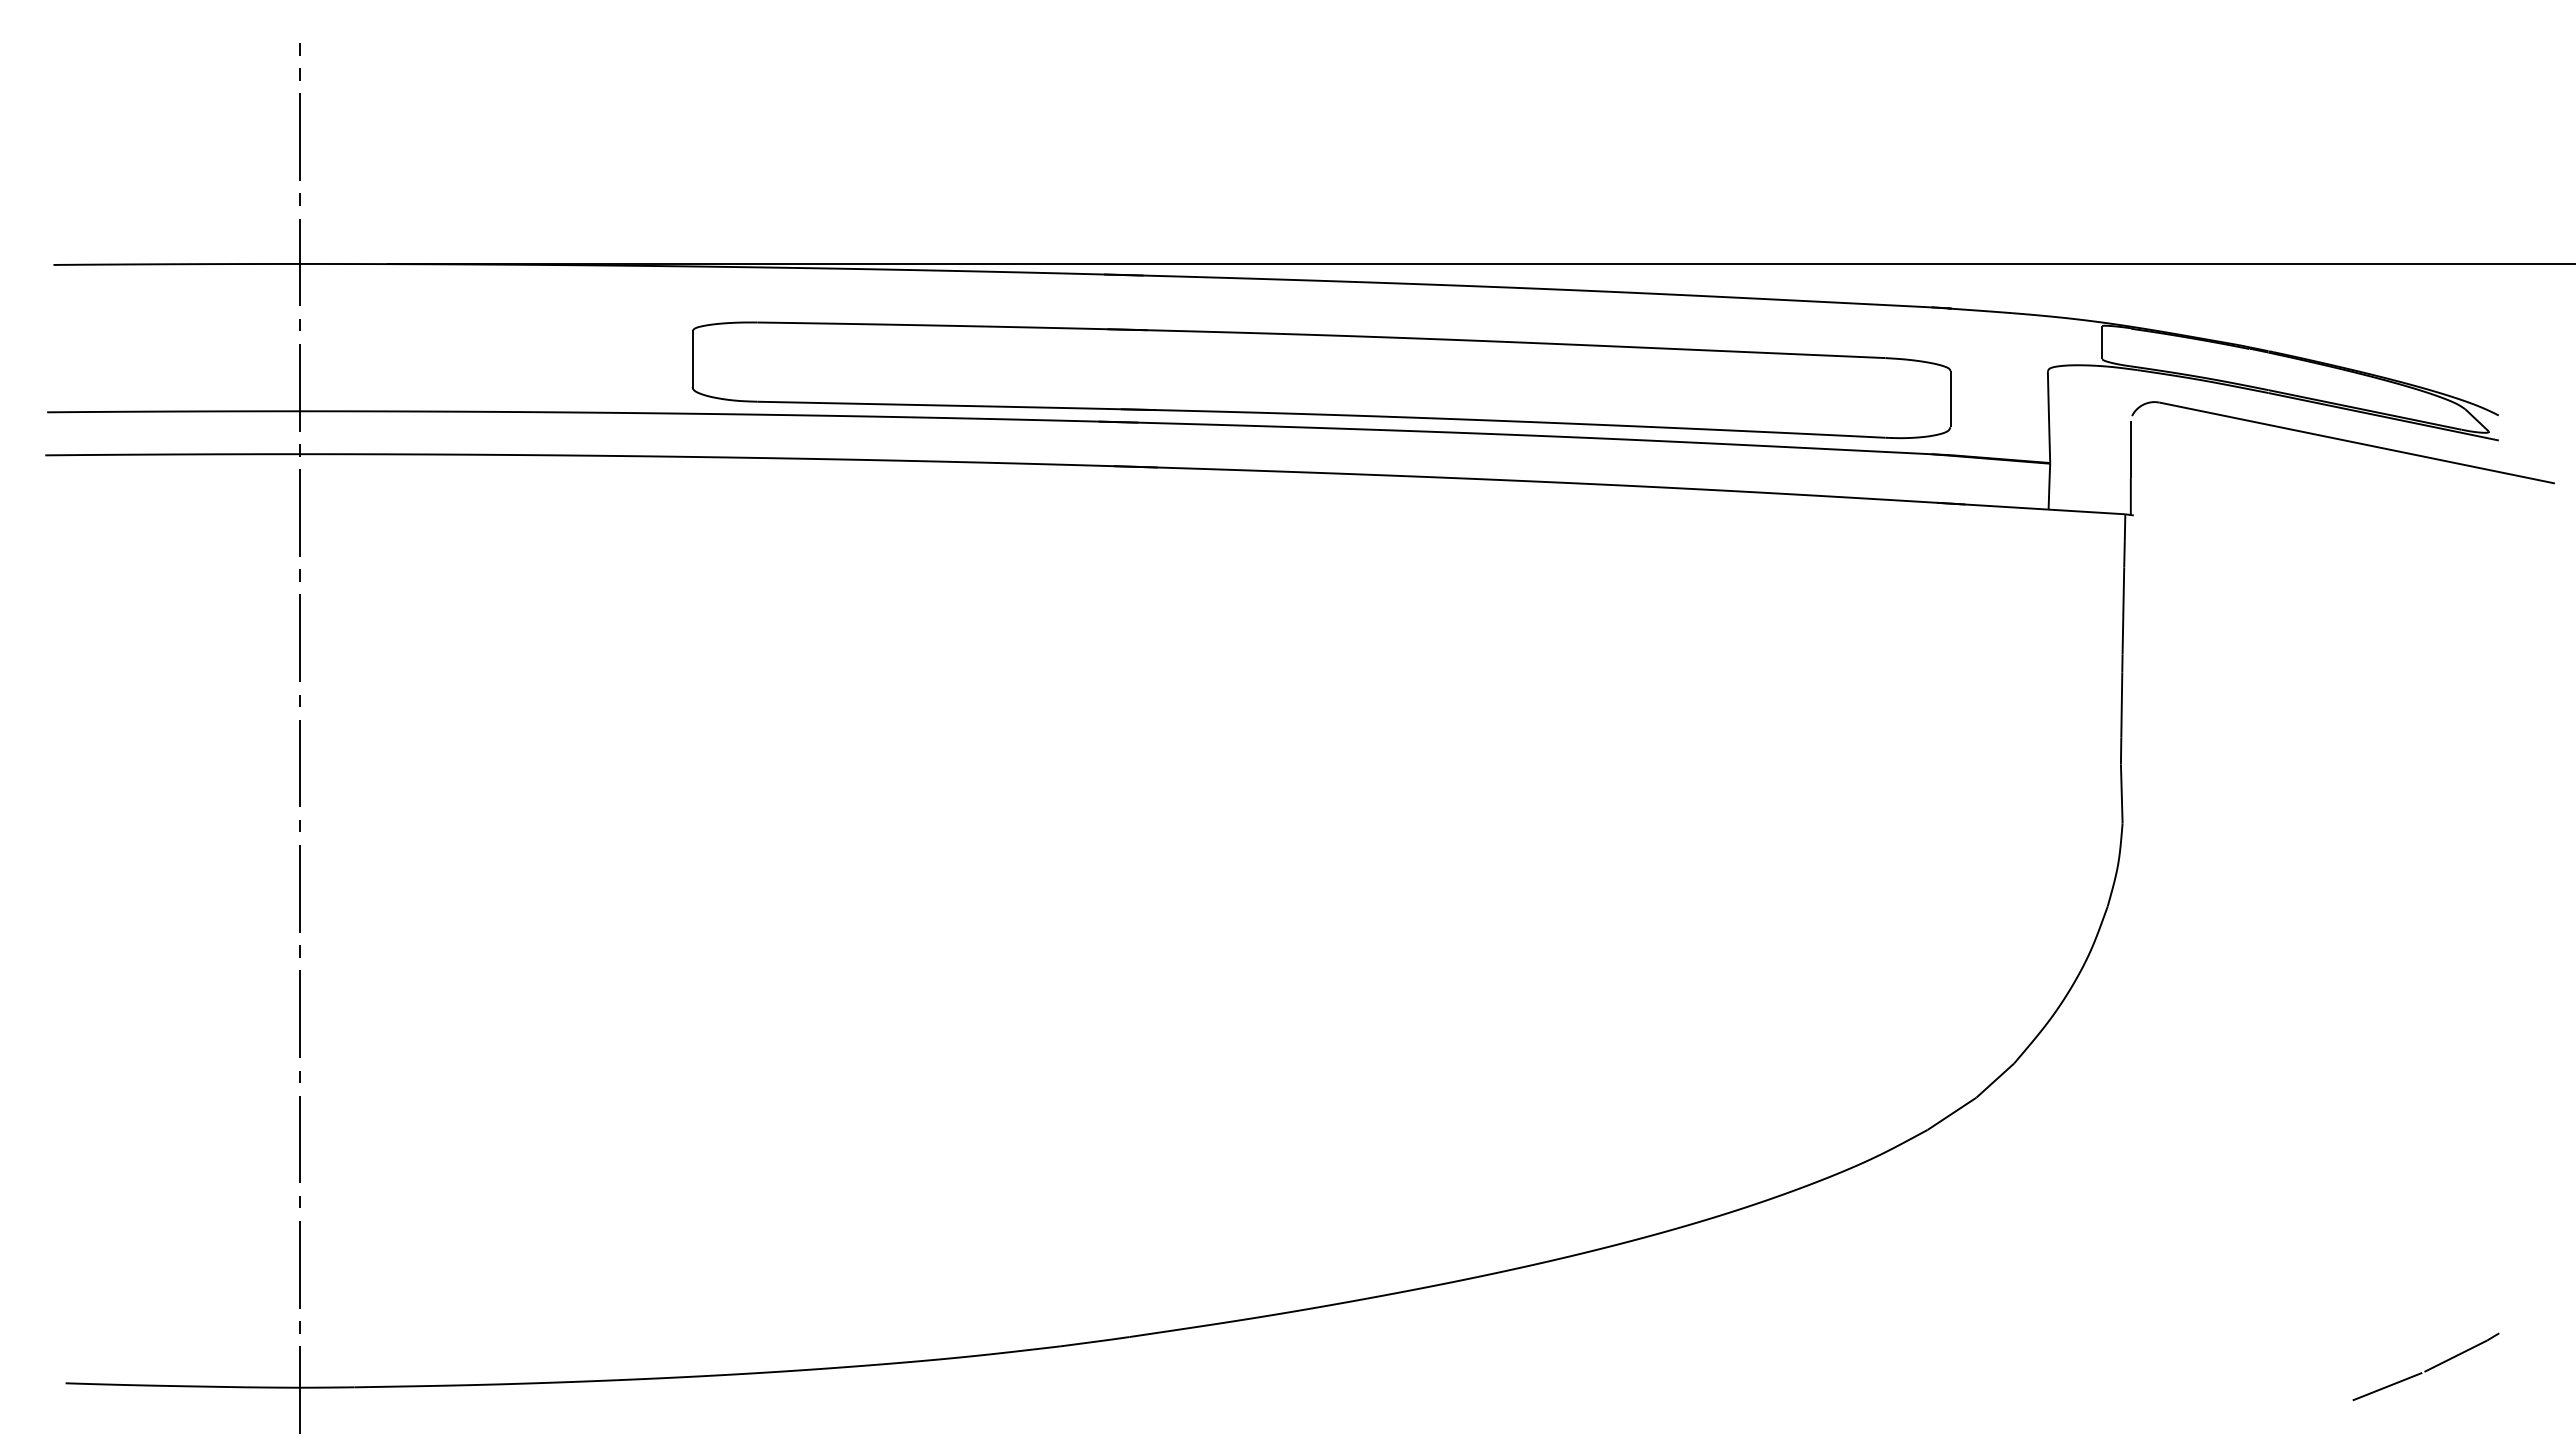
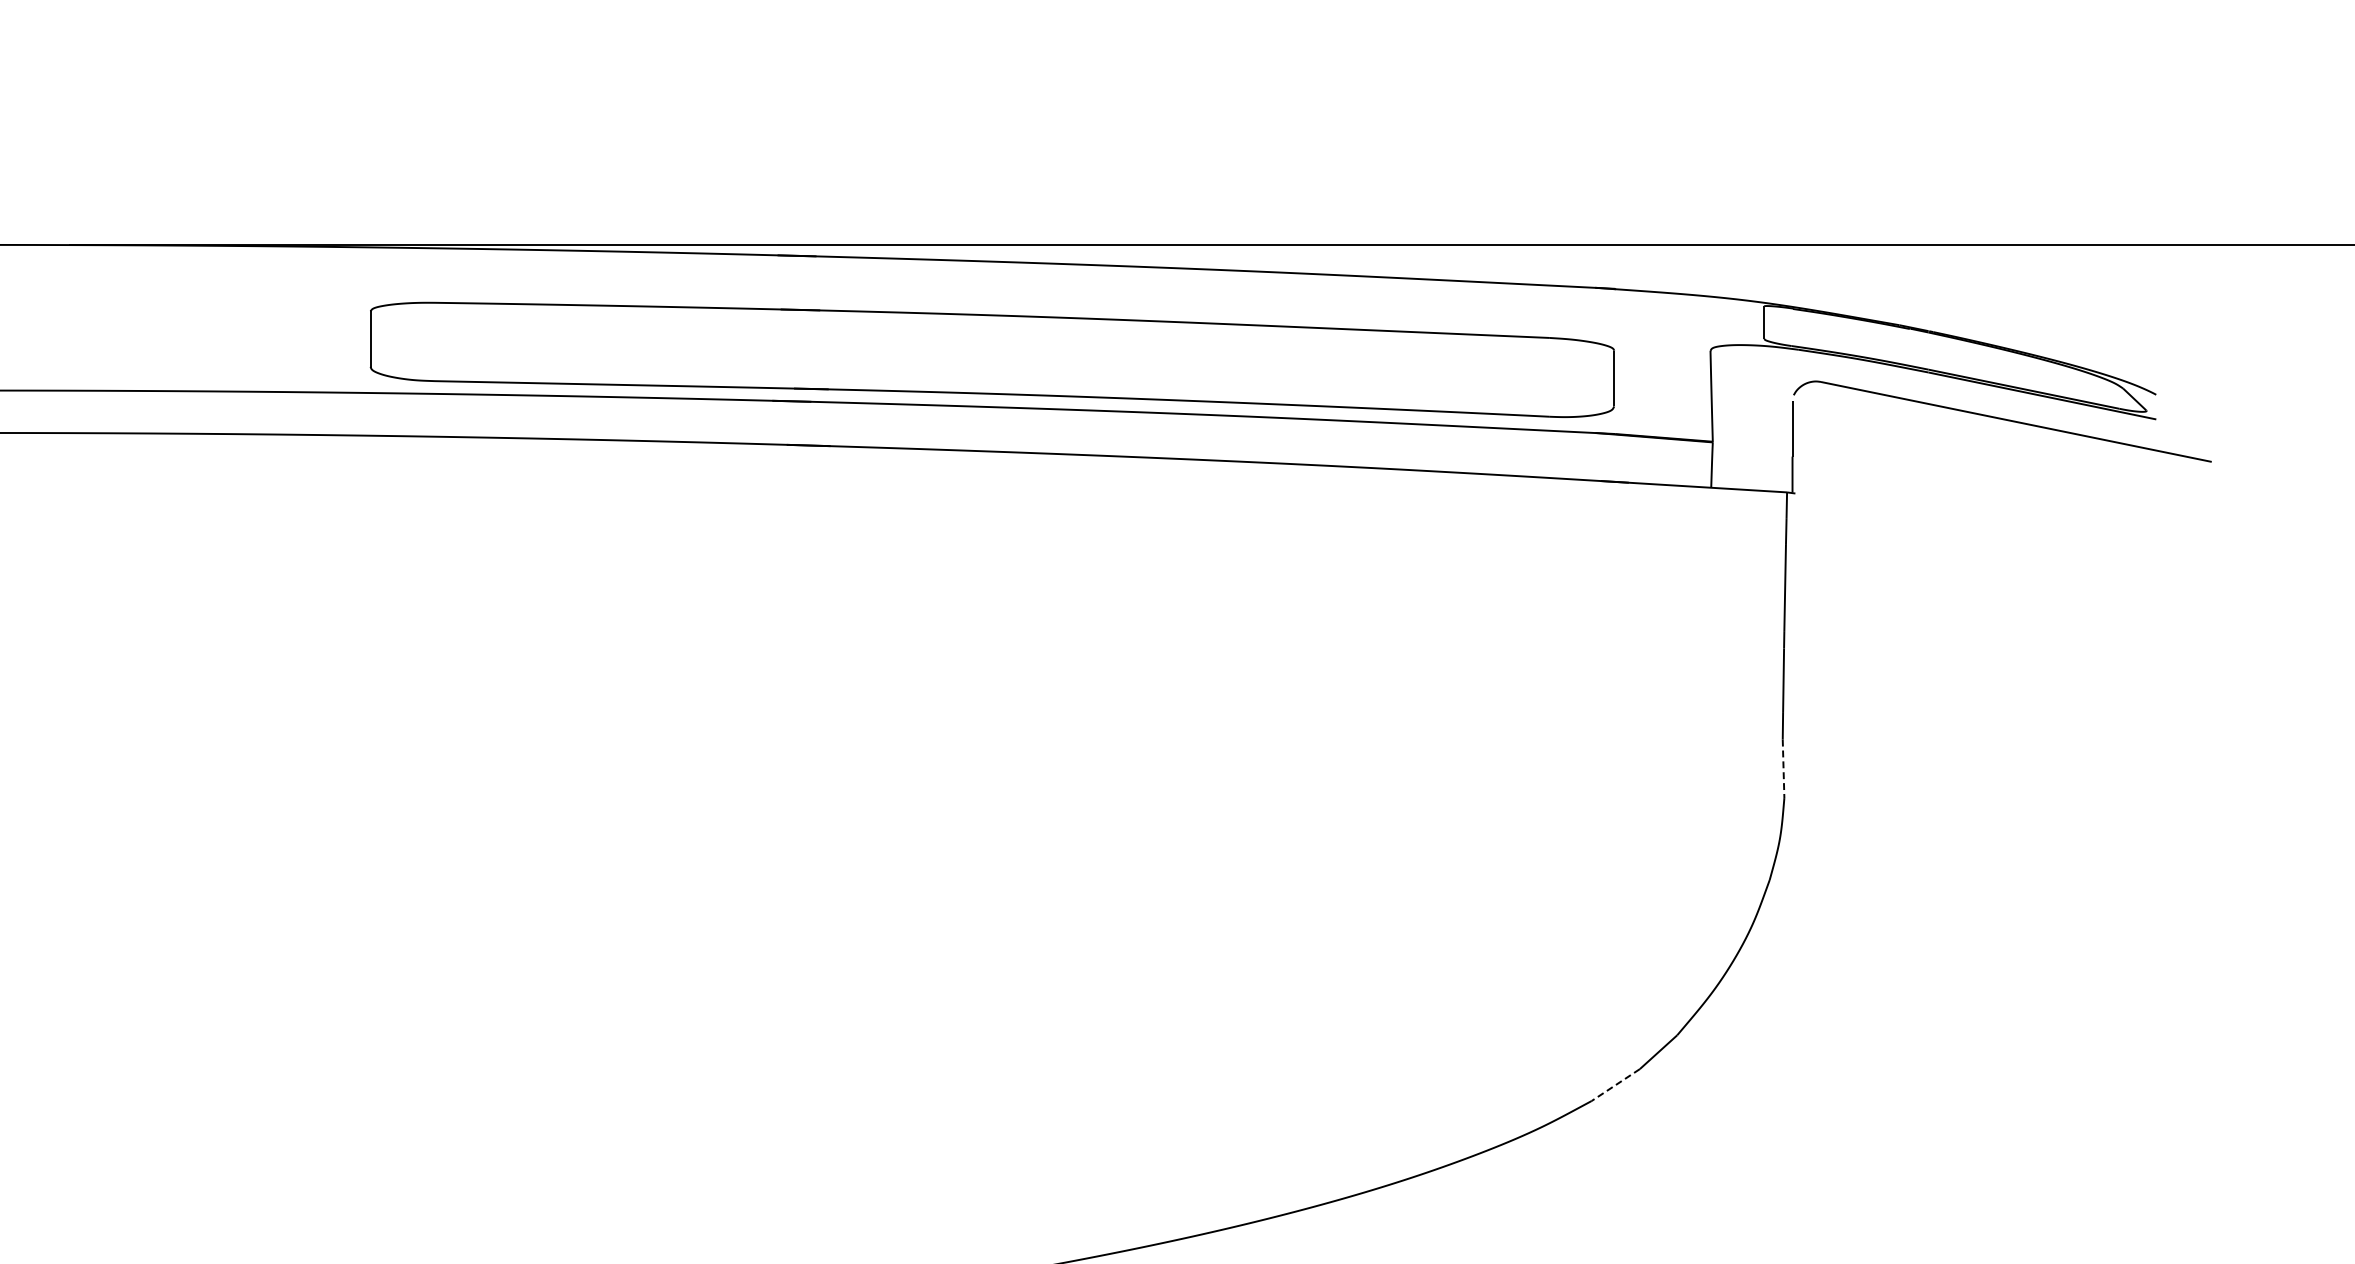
line: (2121, 793) -> (1783, 768), solid -> dashed
line: (1951, 1114) -> (1615, 1085), solid -> dashed

